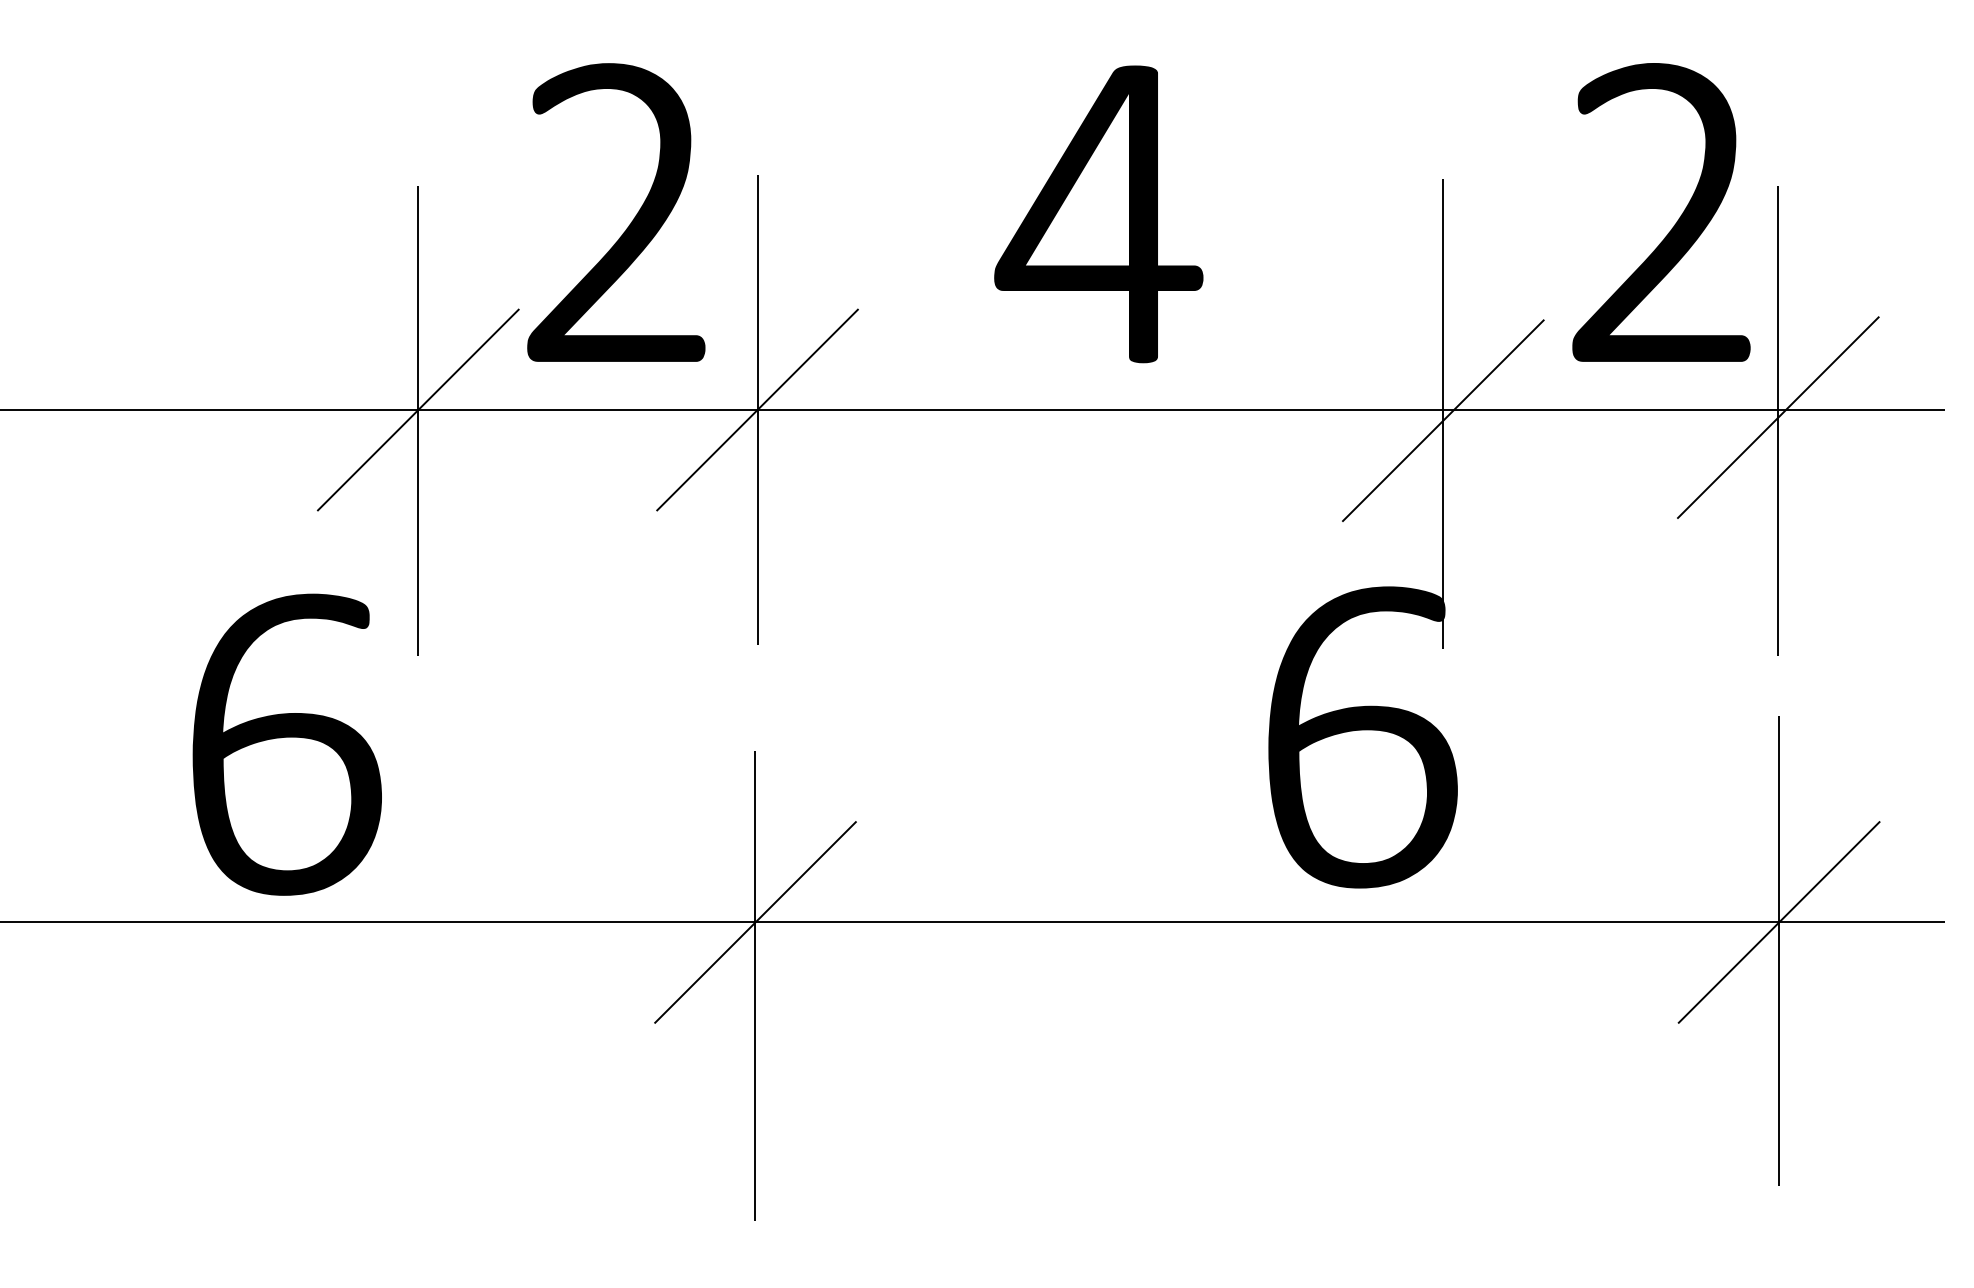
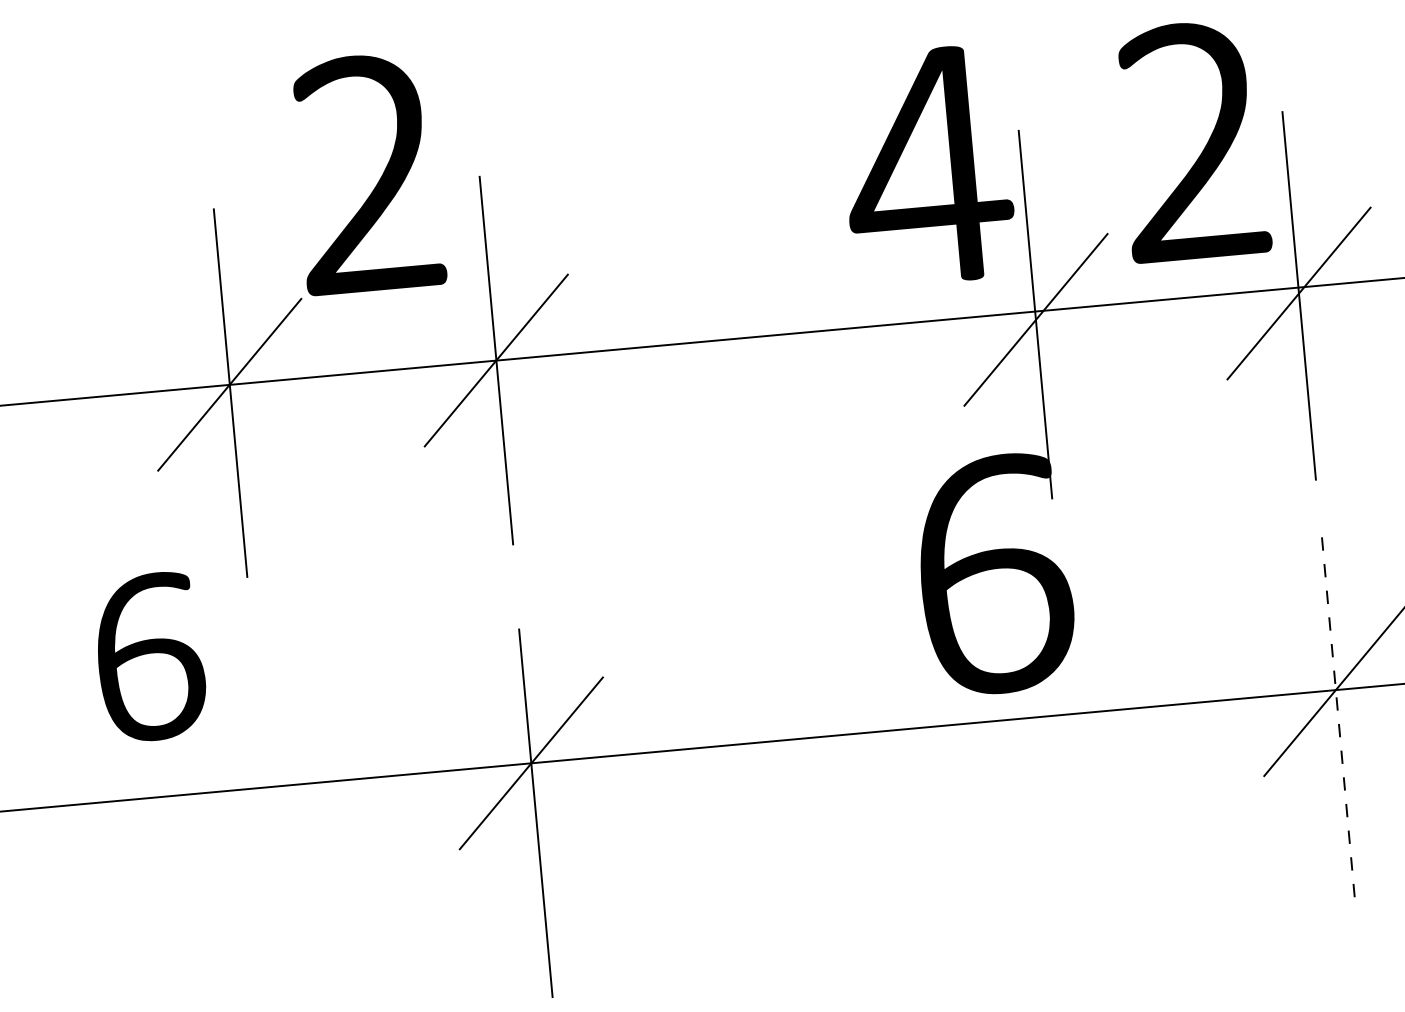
part: (1098, 214) -> (927, 166), moved
part: (631, 221) -> (379, 178), moved
part: (286, 744) -> (150, 657), size x0.7
line: (1779, 950) -> (1338, 712), solid -> dashed

